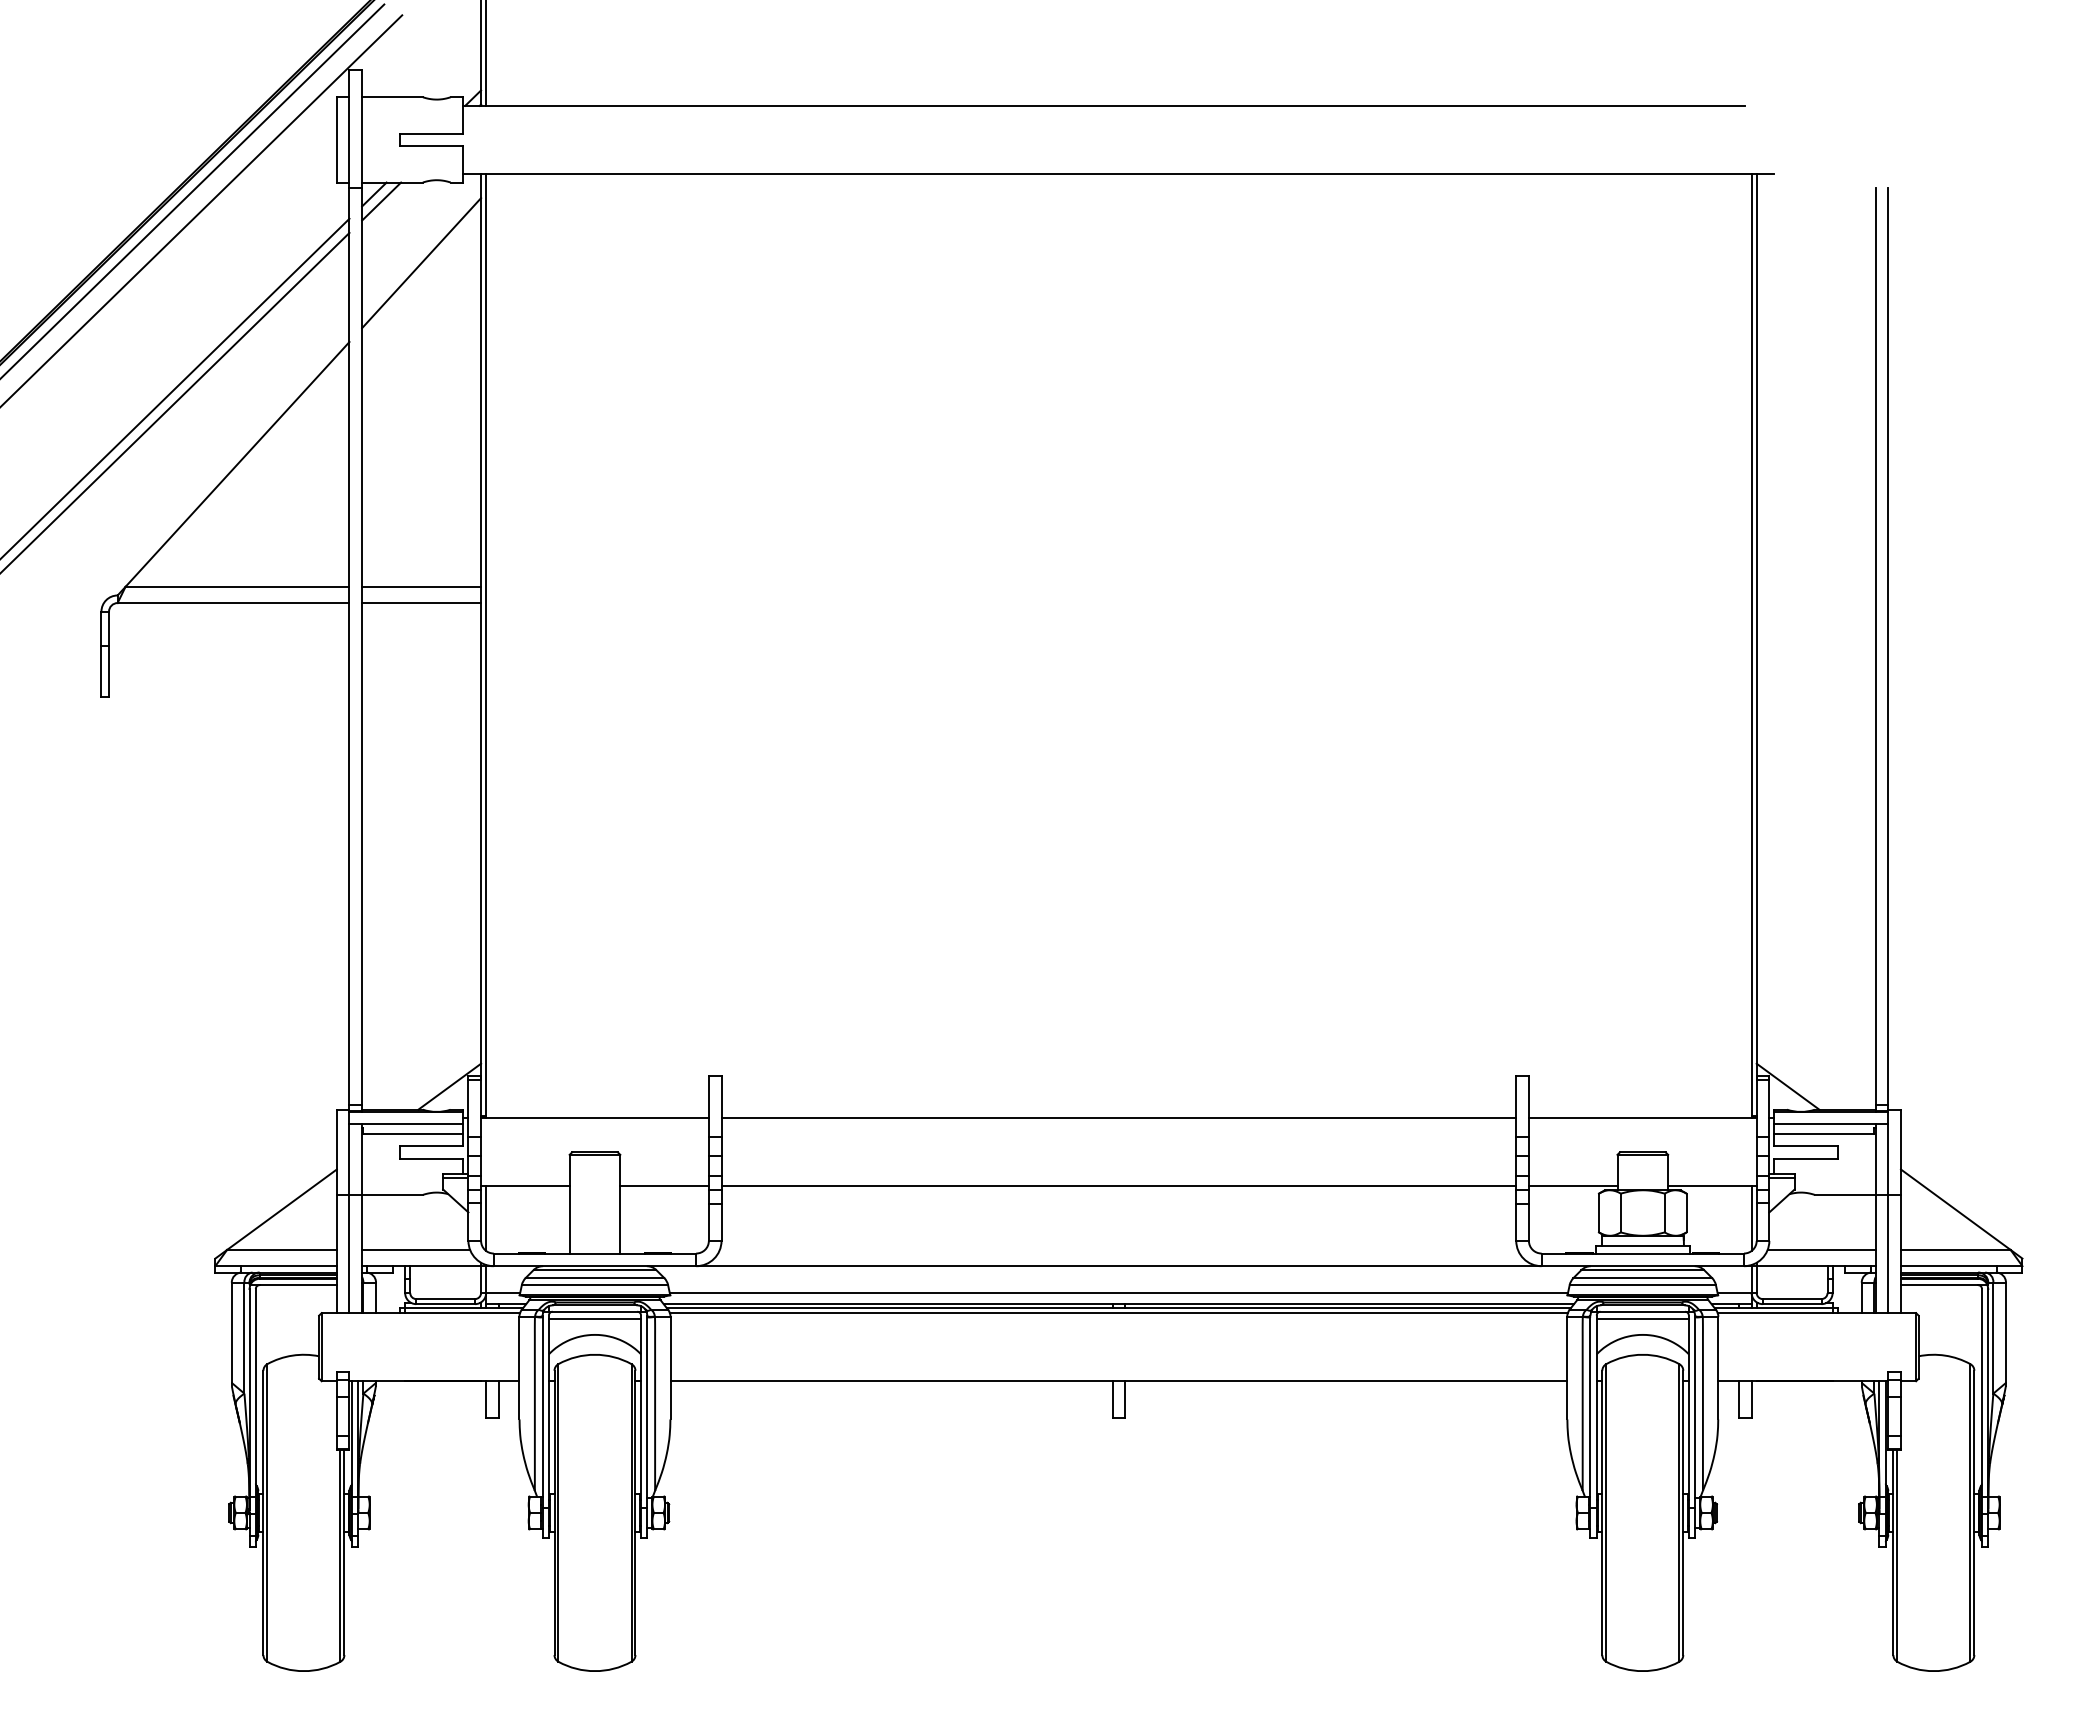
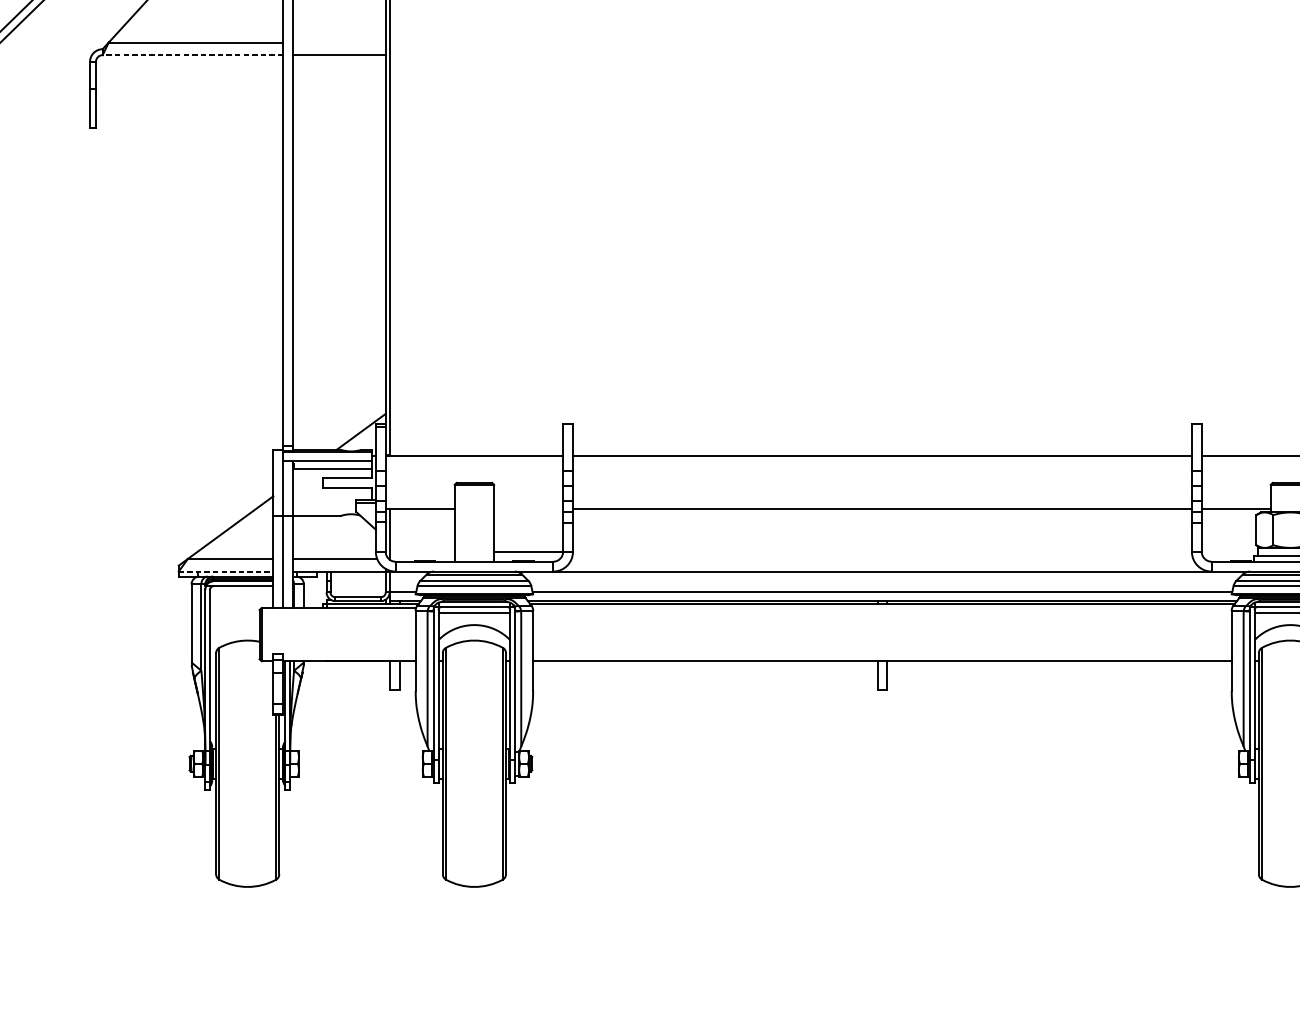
line: (421, 586) -> (339, 42), removed
line: (233, 603) -> (192, 55), solid -> dashed
line: (664, 1186) -> (528, 552), moved
line: (276, 1266) -> (226, 571), solid -> dashed
line: (1118, 1313) -> (882, 608), removed

